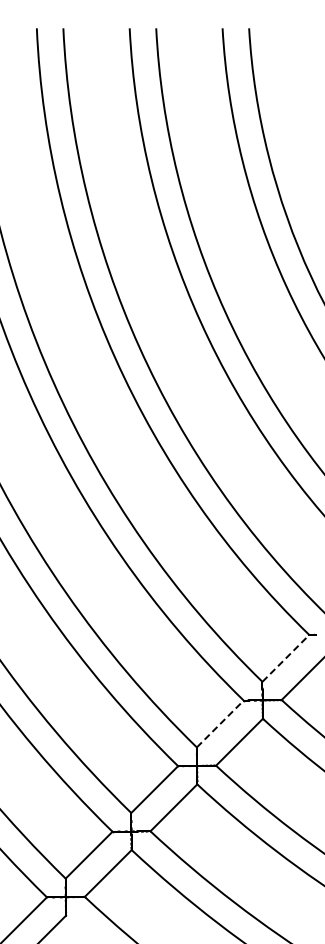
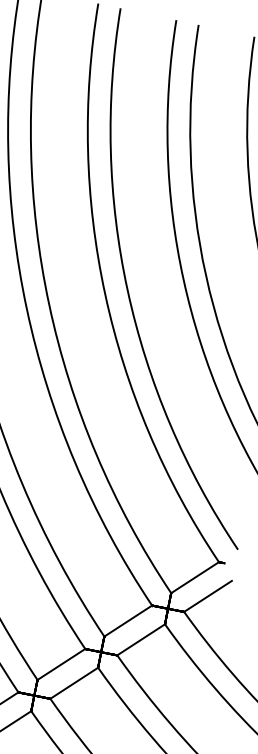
line: (286, 658) -> (195, 577), dashed -> solid
line: (220, 723) -> (128, 620), dashed -> solid

